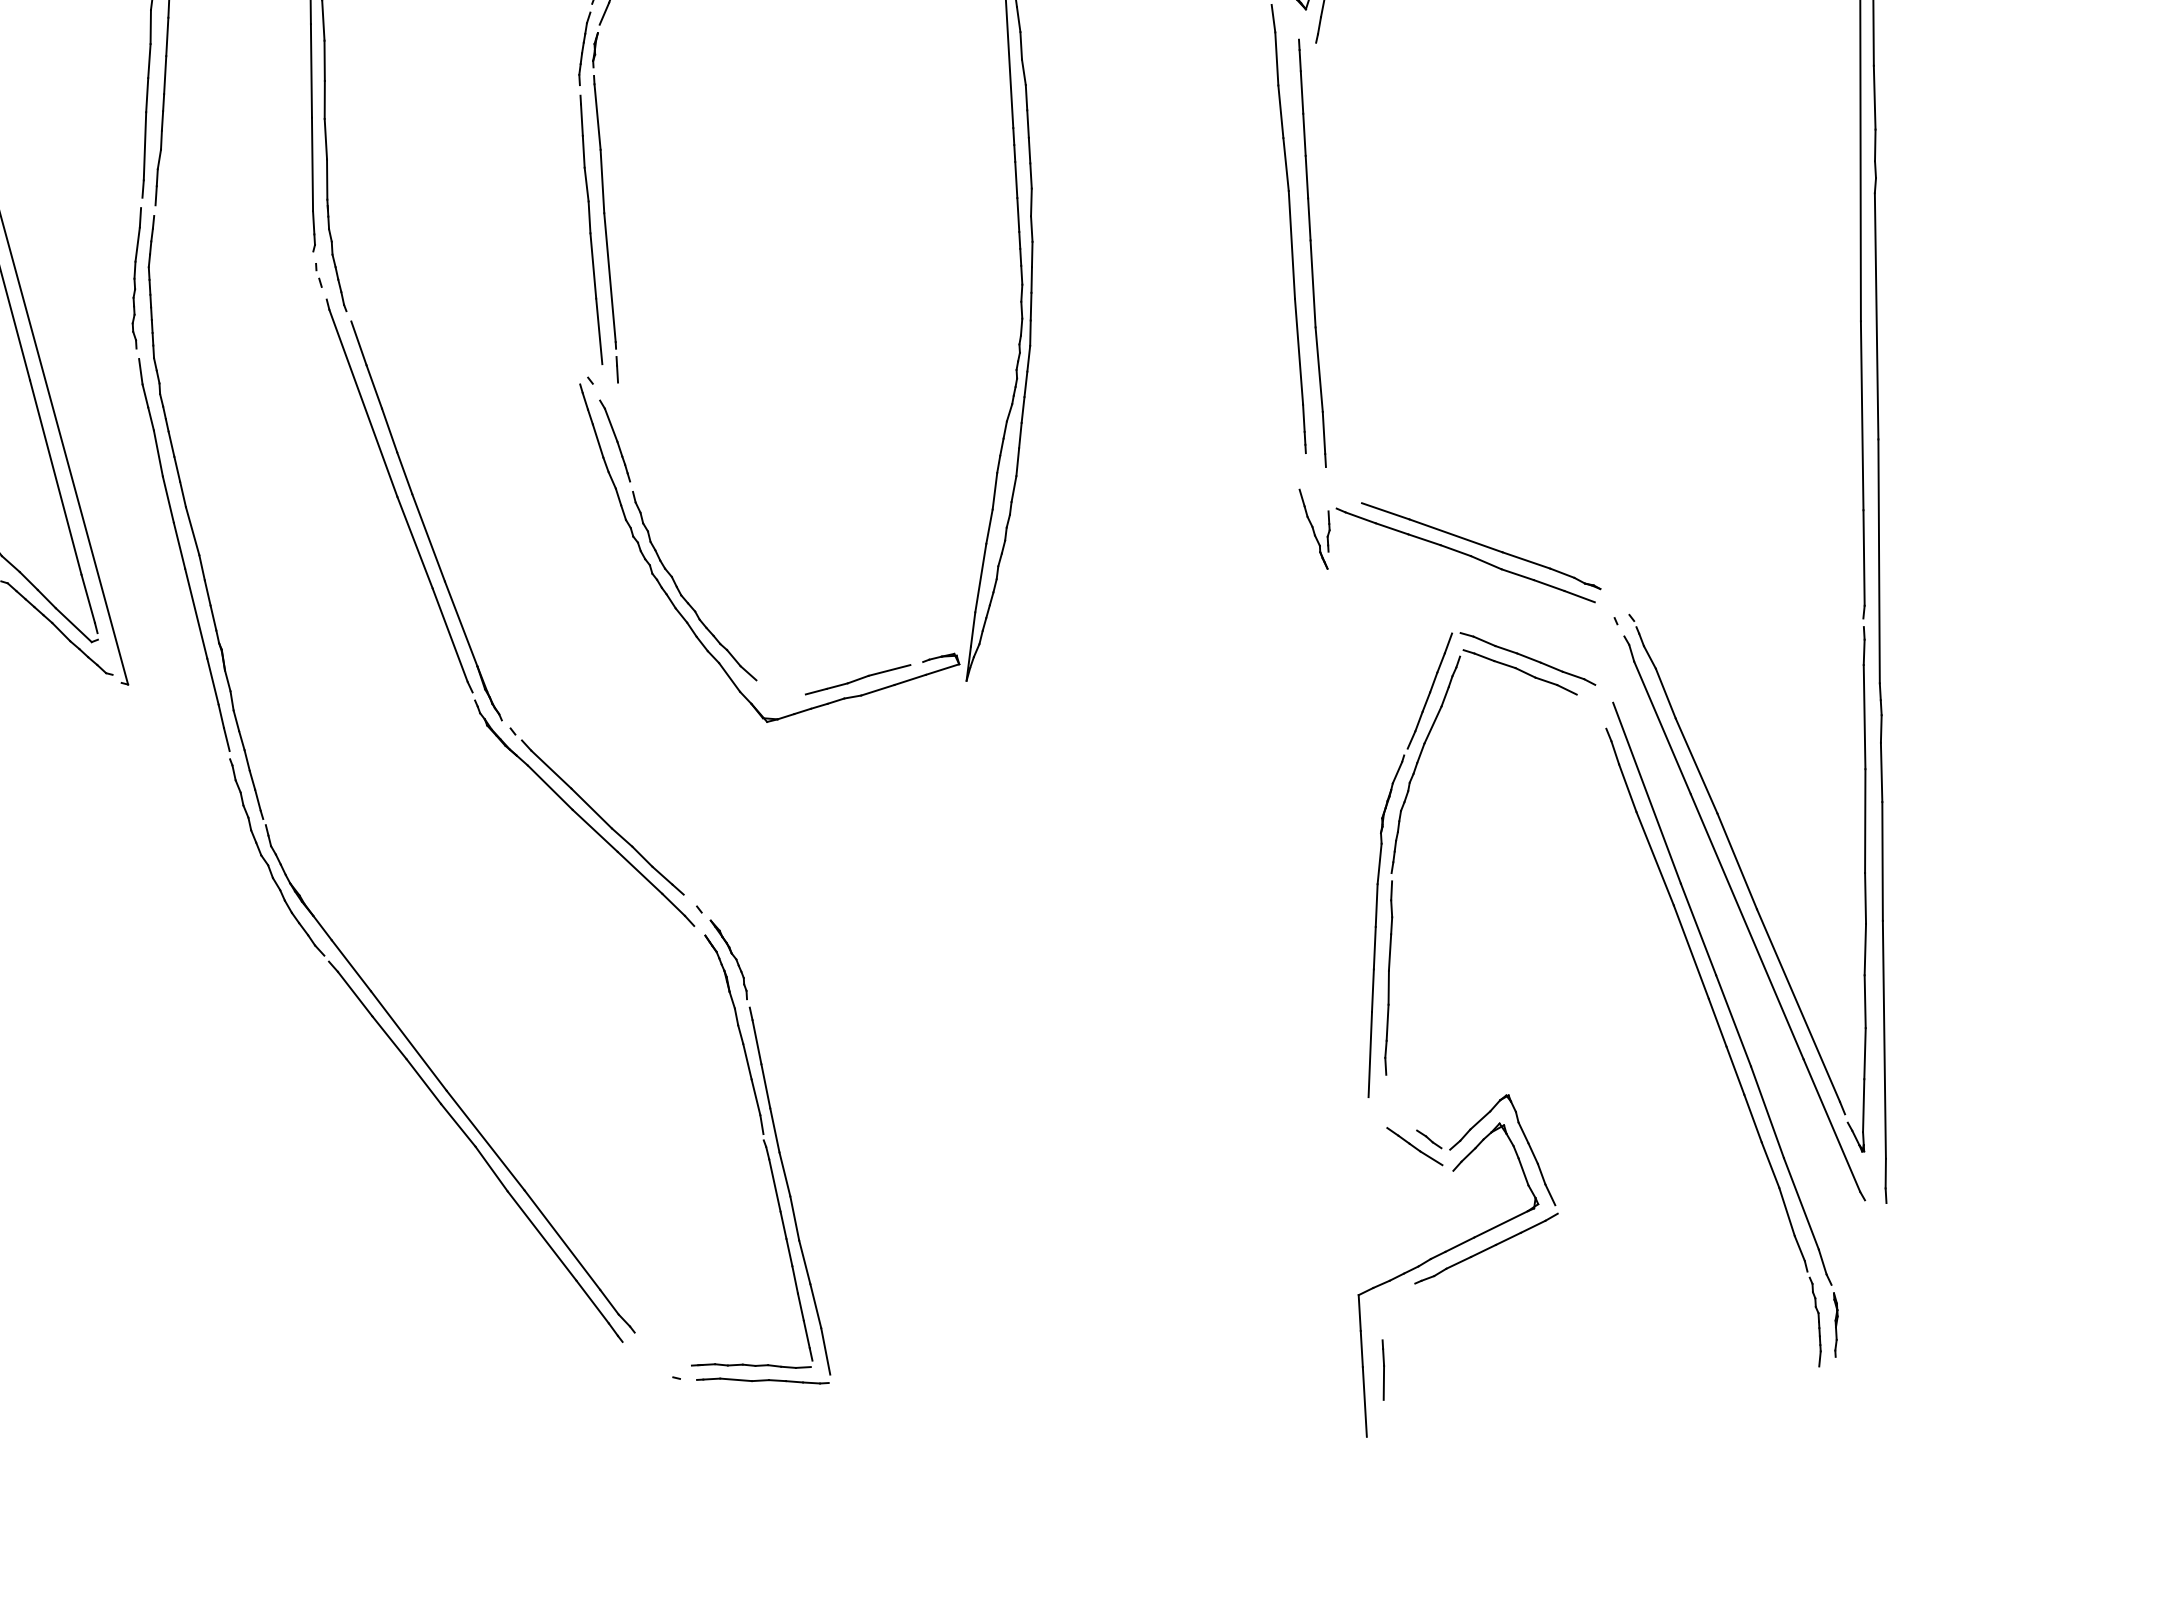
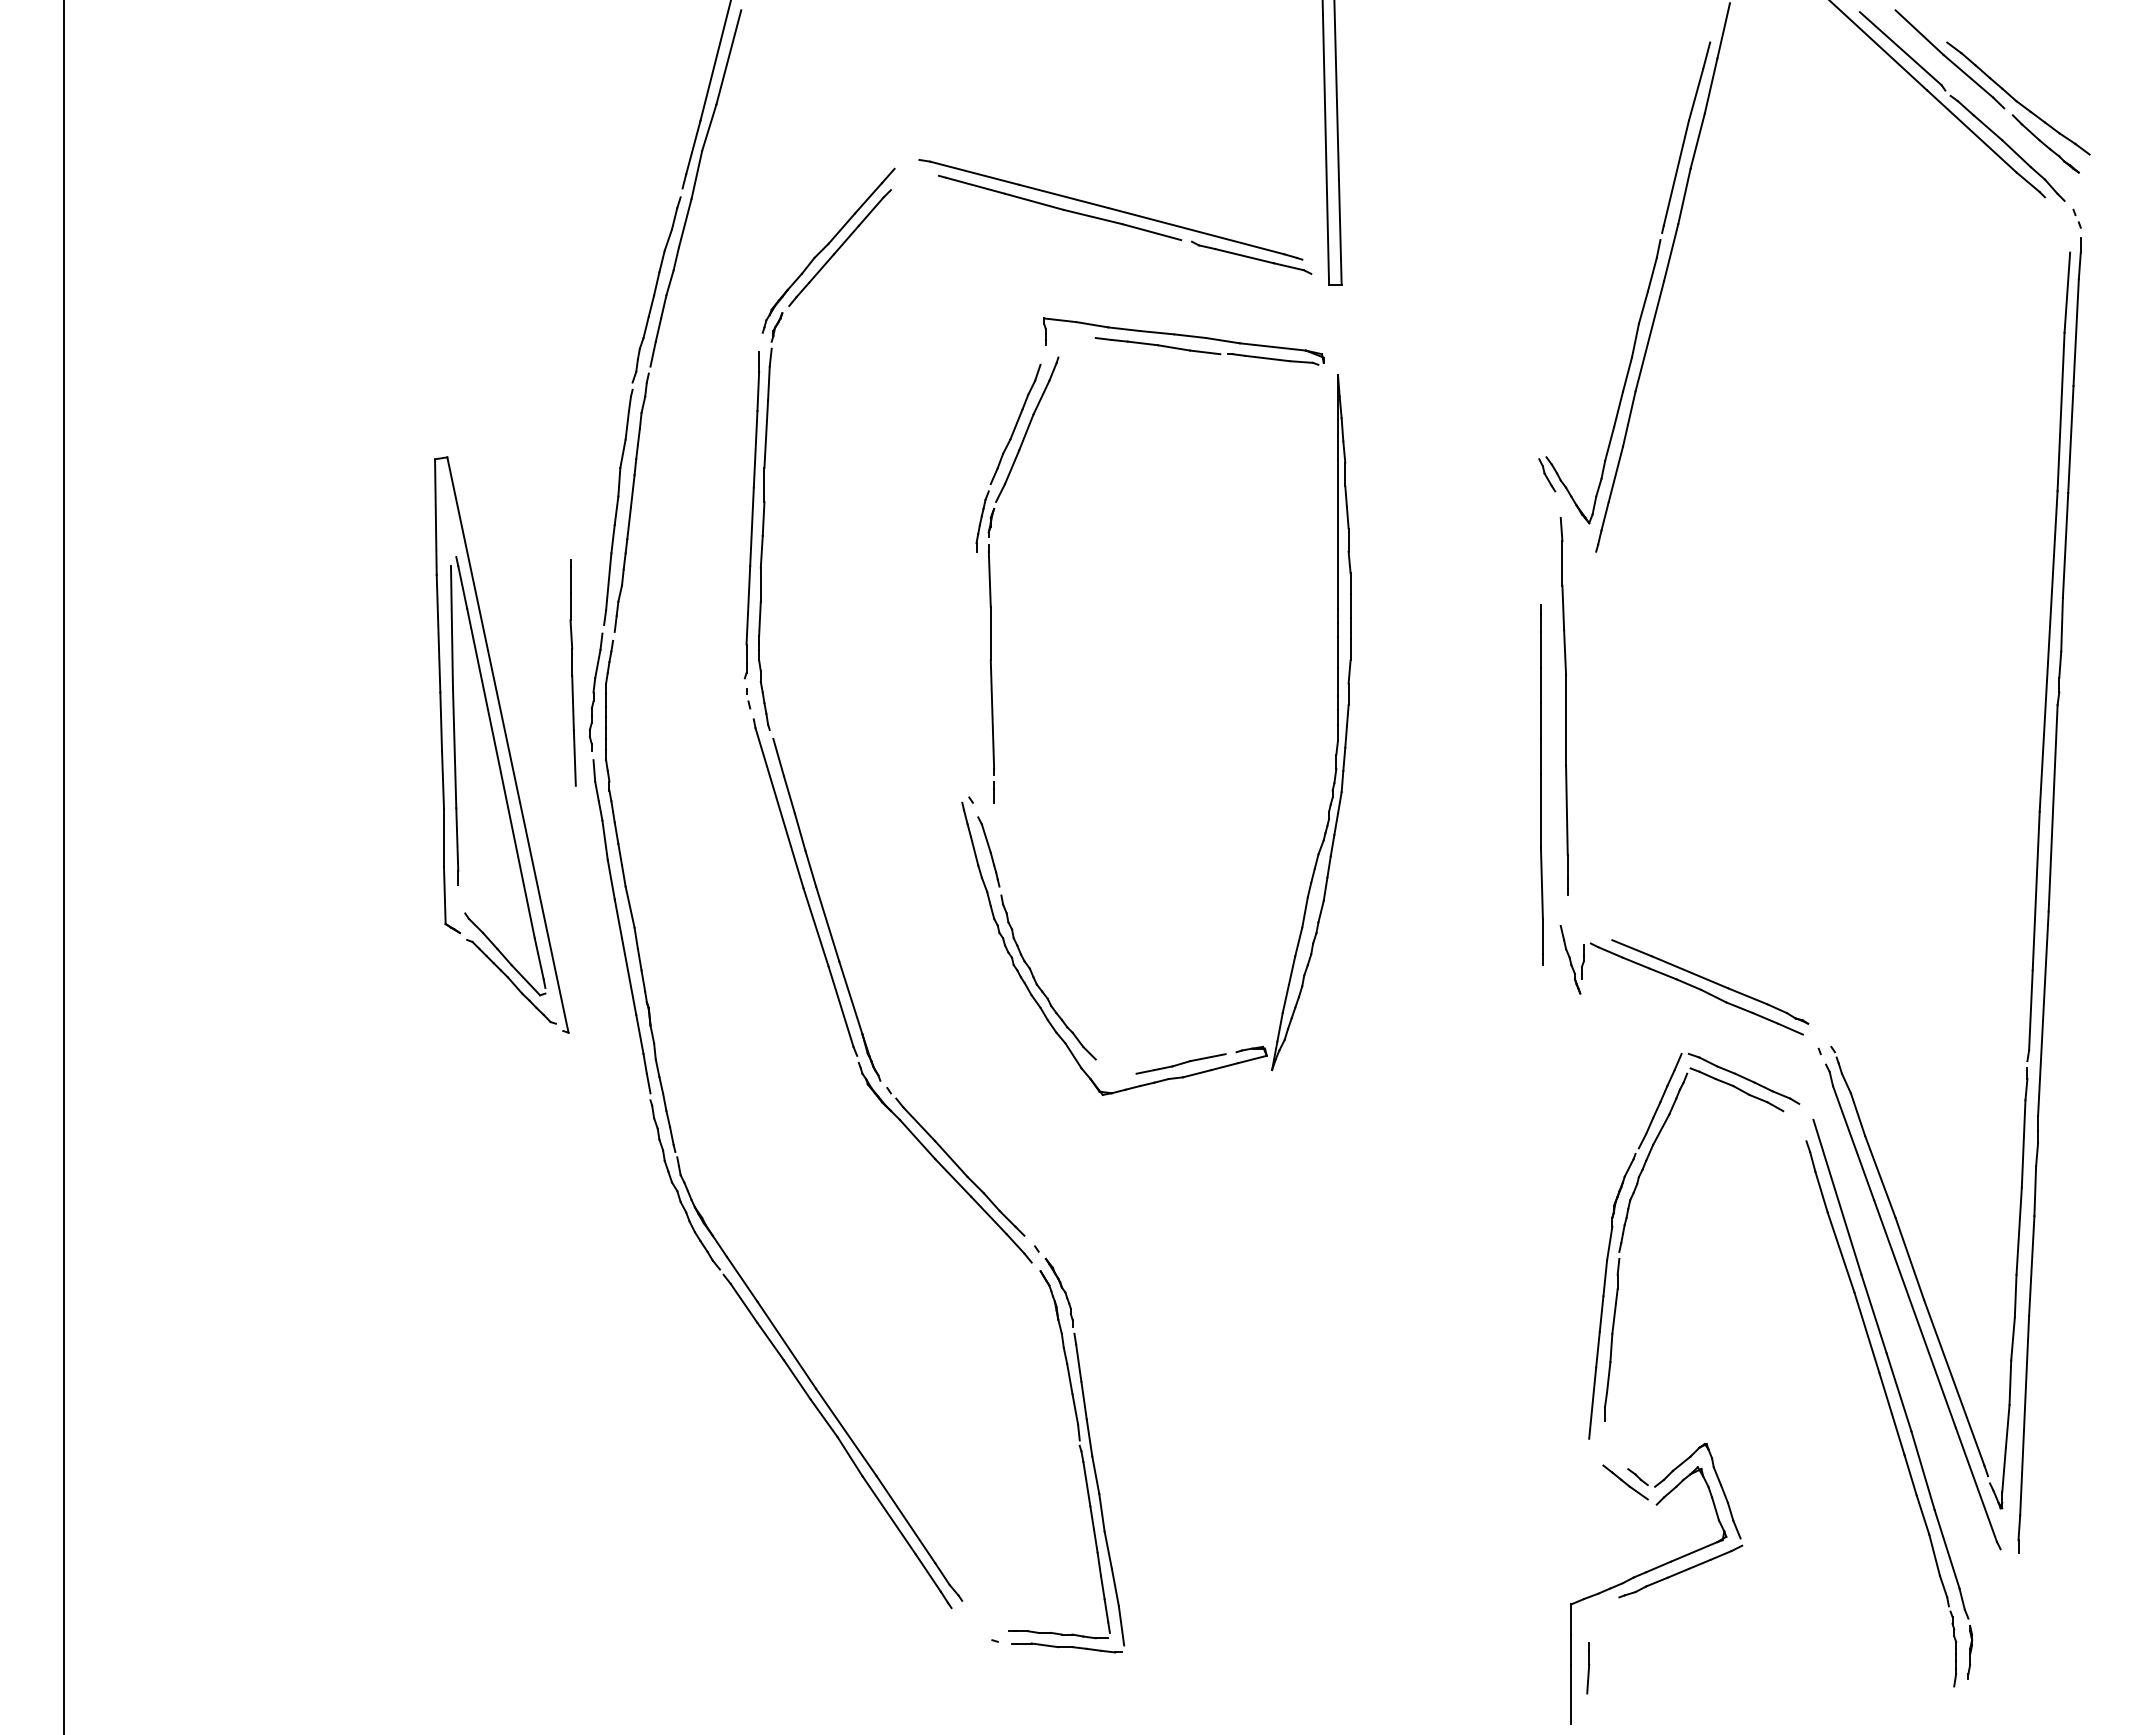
part: (590, 229) -> (572, 672), moved
part: (1311, 252) -> (1541, 784), moved

